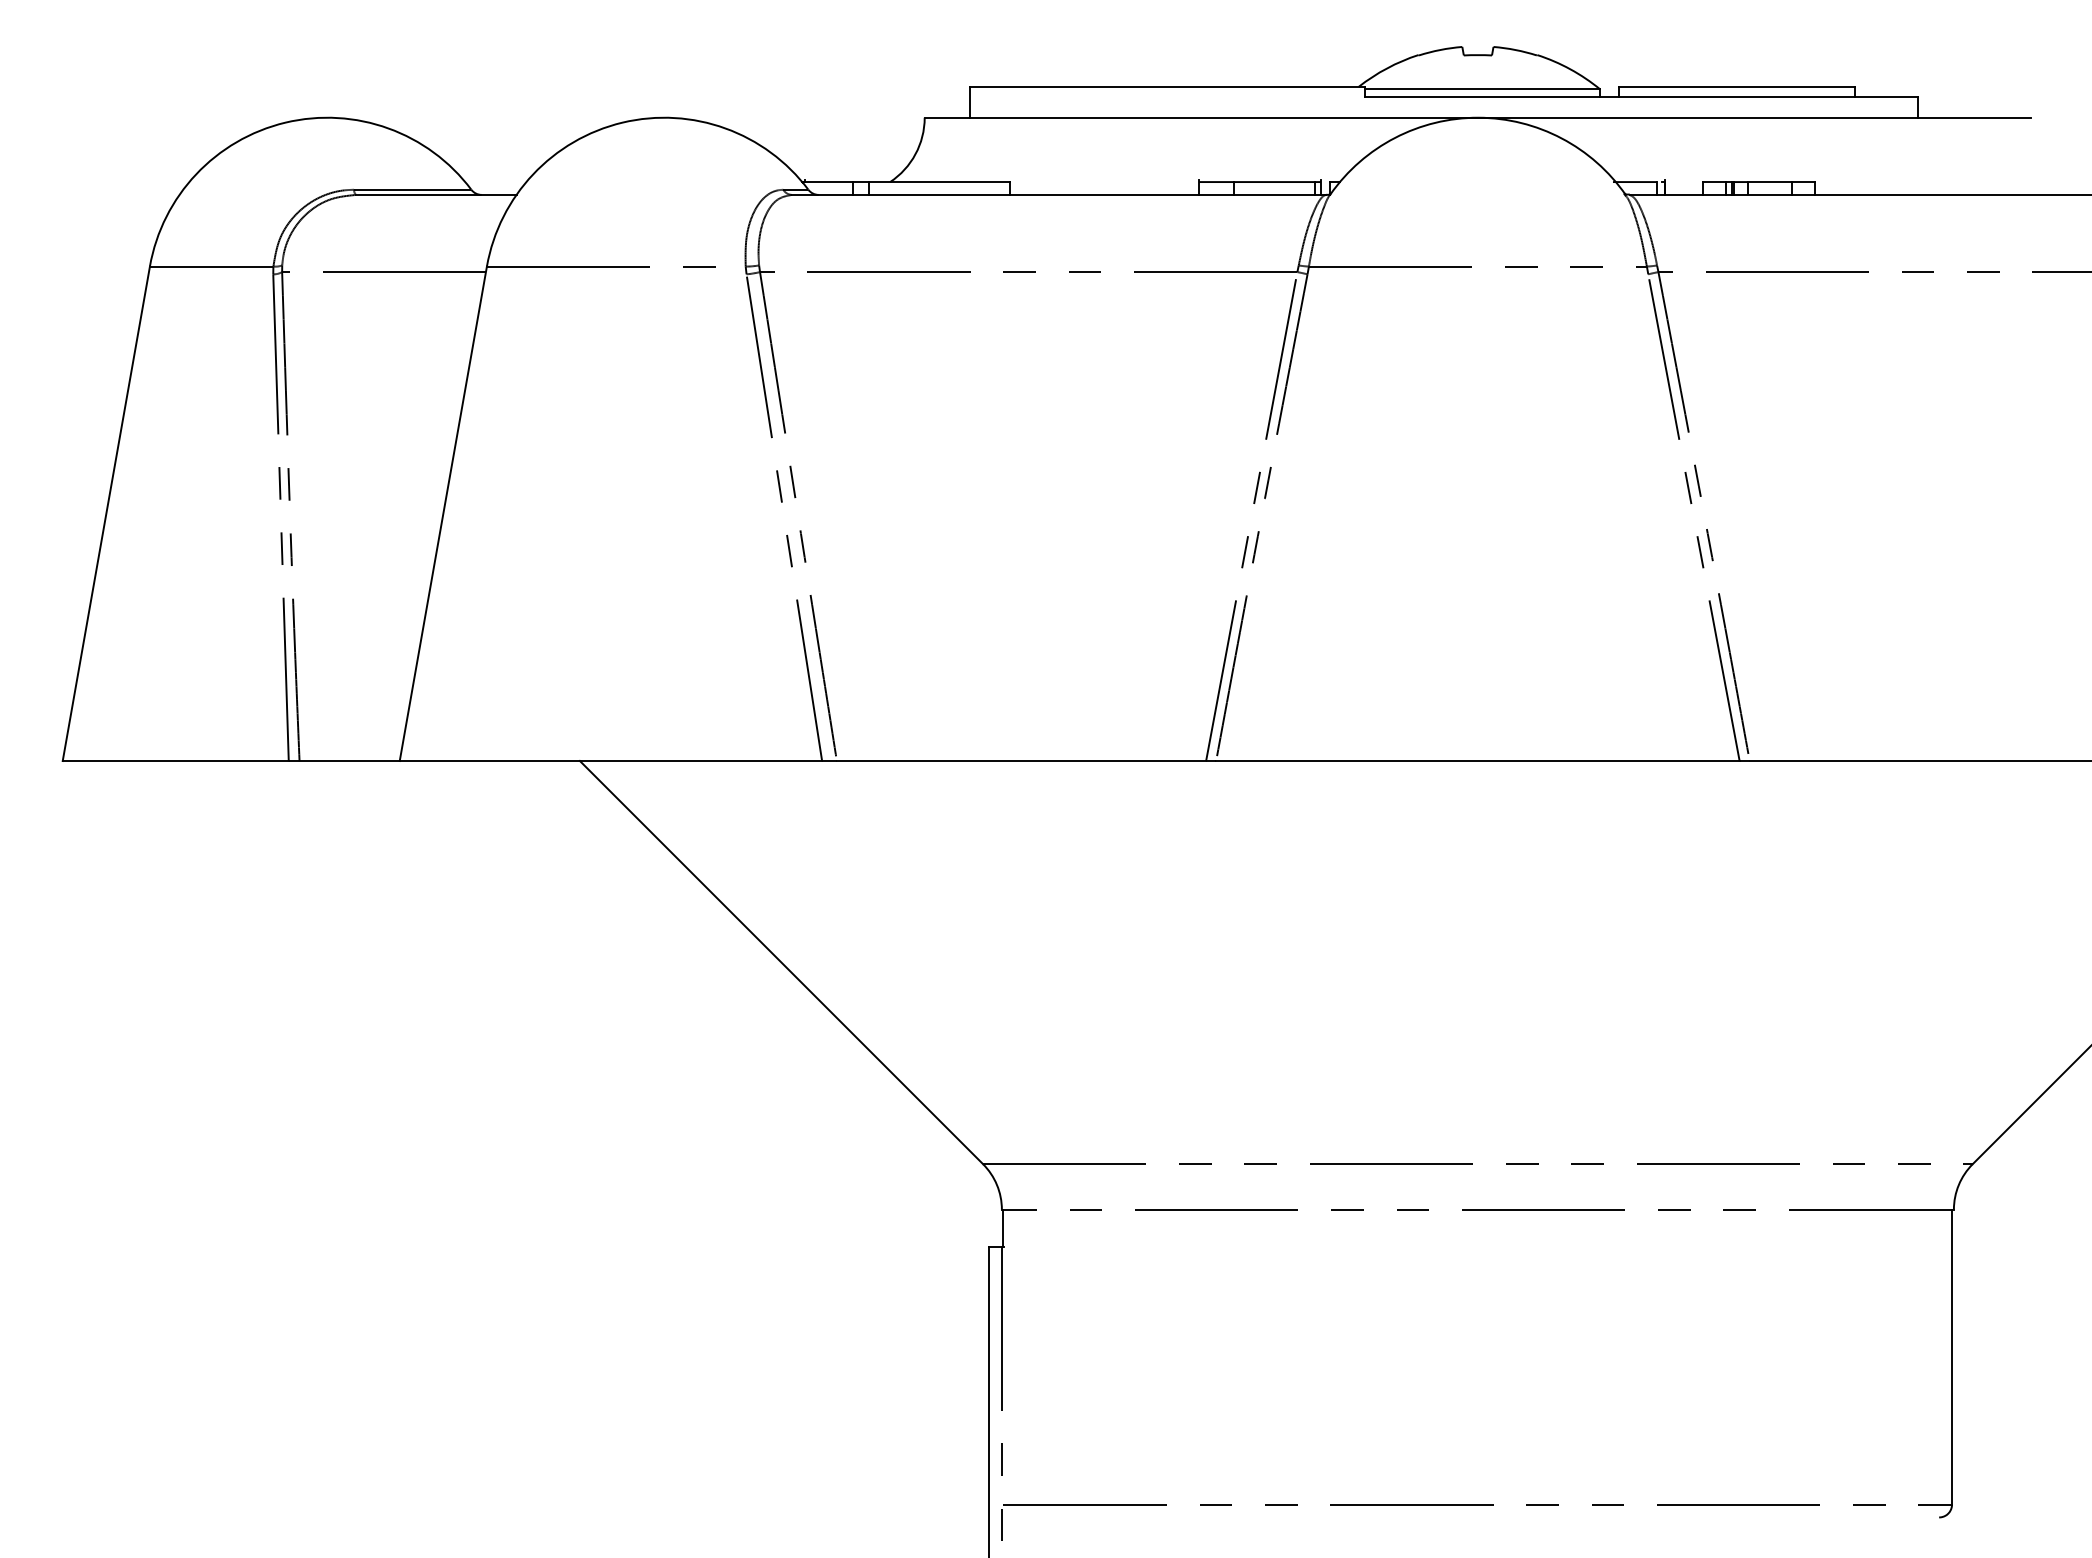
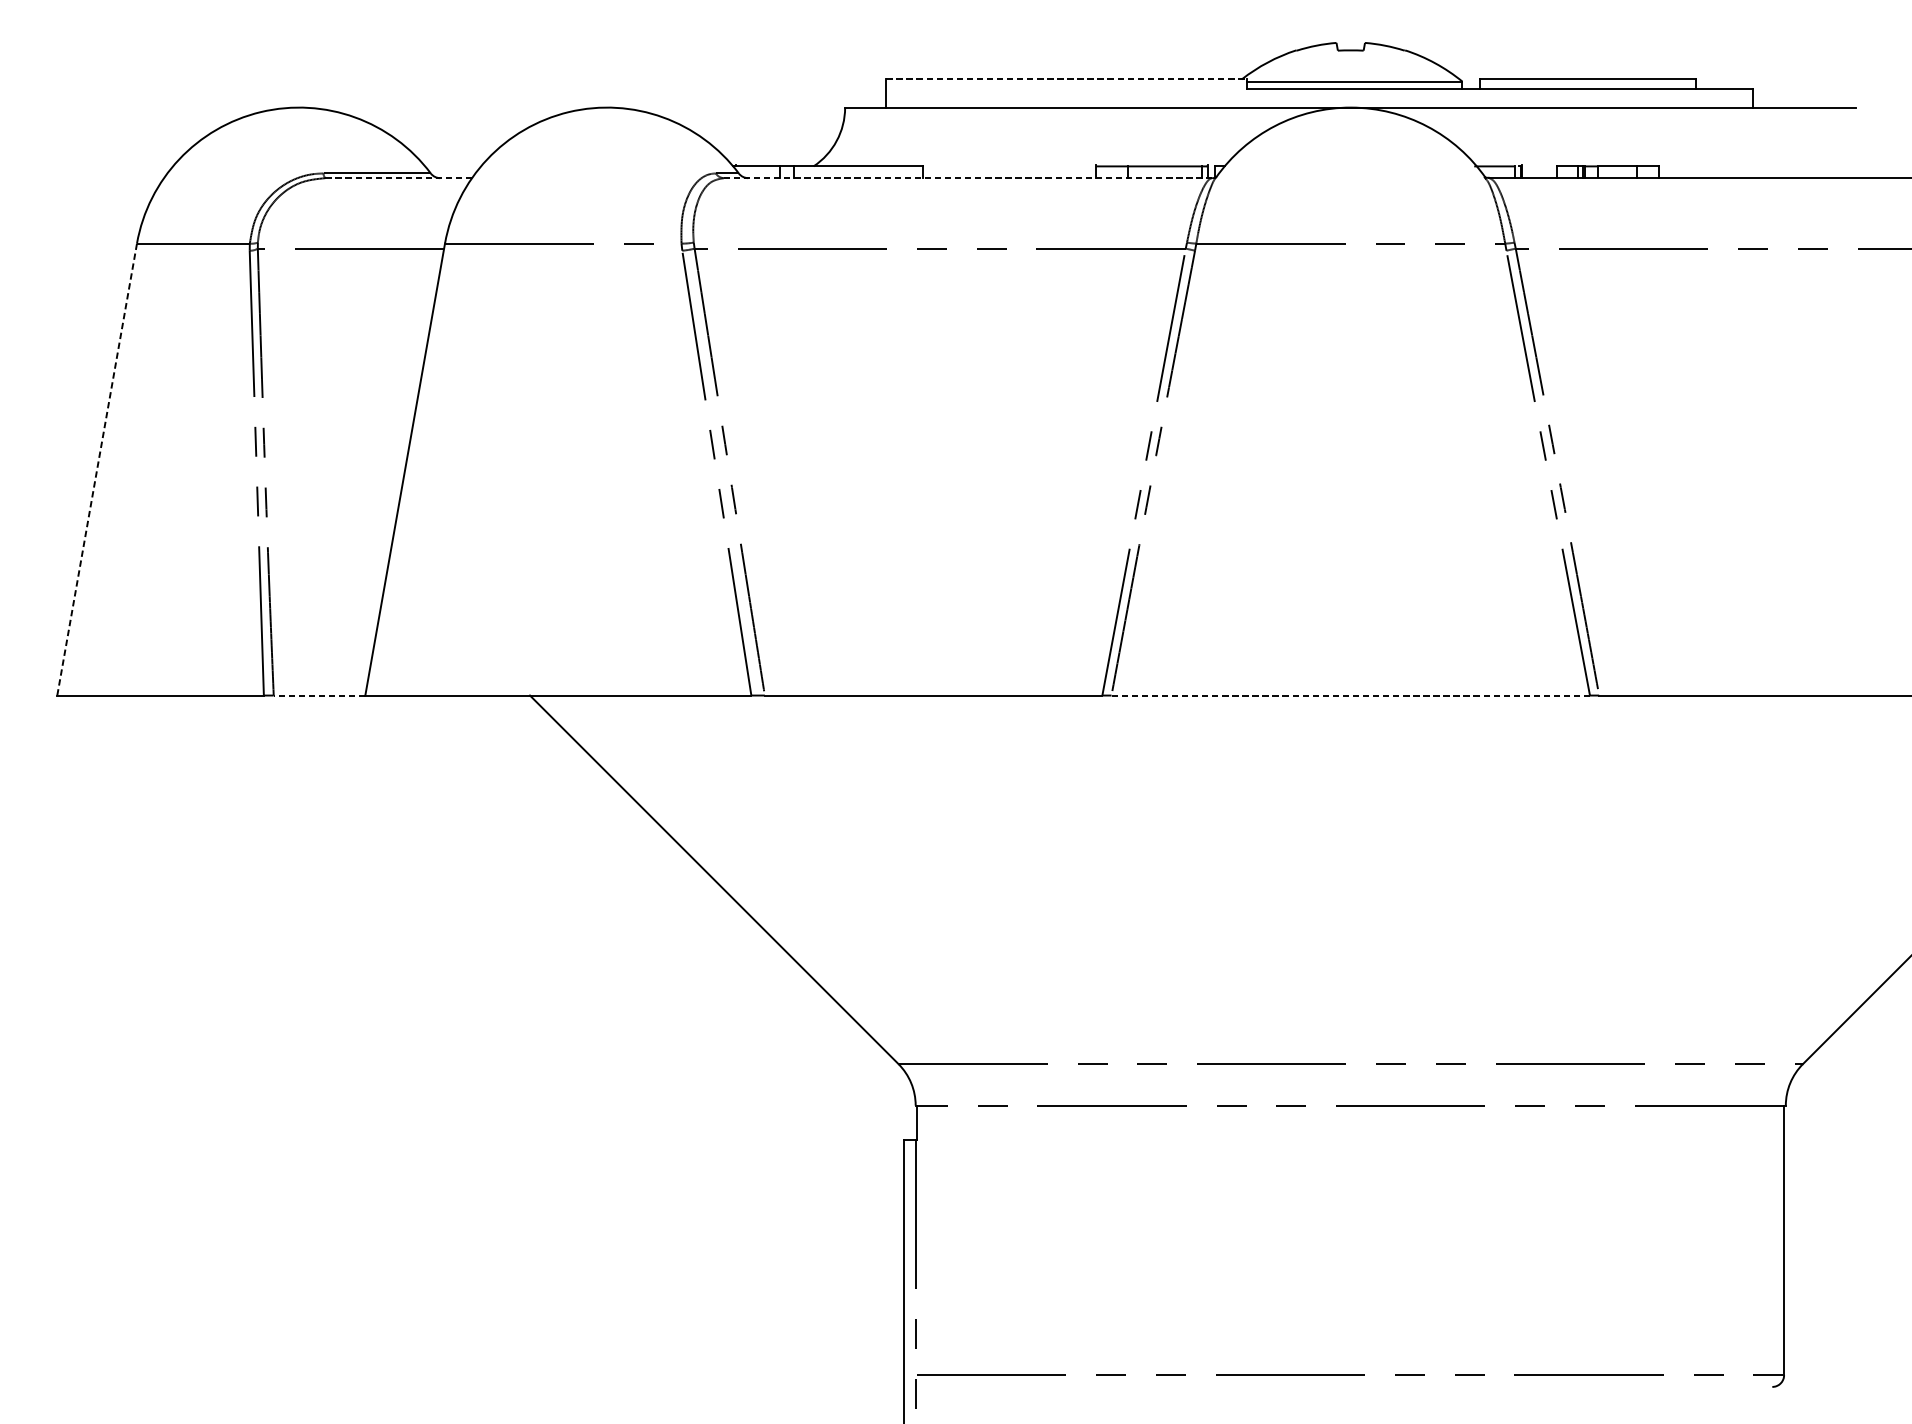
line: (1167, 86) -> (1067, 79), solid -> dashed
line: (436, 194) -> (398, 177), solid -> dashed
line: (1059, 194) -> (968, 177), solid -> dashed
line: (106, 514) -> (97, 470), solid -> dashed
line: (349, 761) -> (319, 696), solid -> dashed
line: (1477, 761) -> (1350, 696), solid -> dashed

